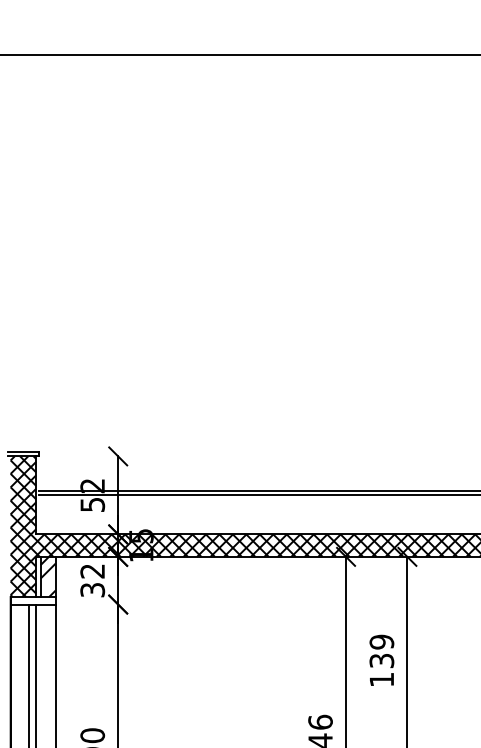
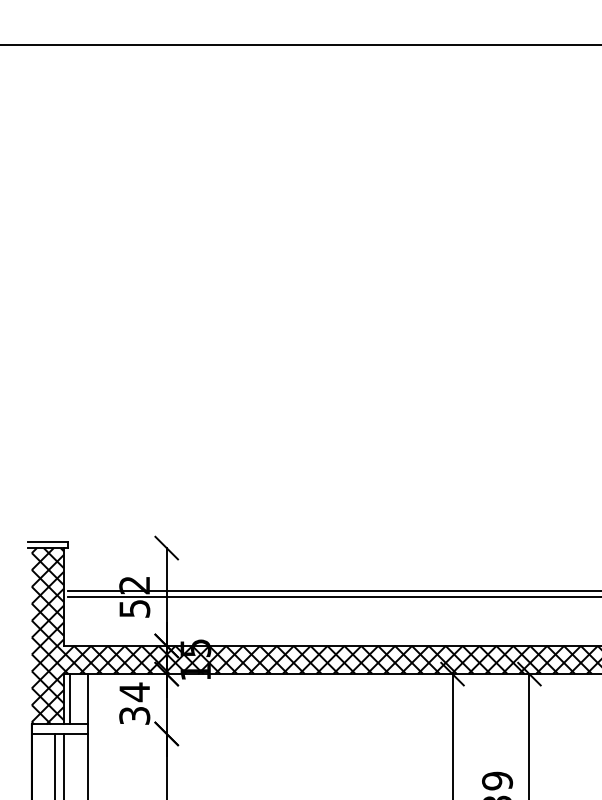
text: (92, 571) -> (134, 692), 32 -> 34
hatch: (47, 576) -> (78, 698), removed

